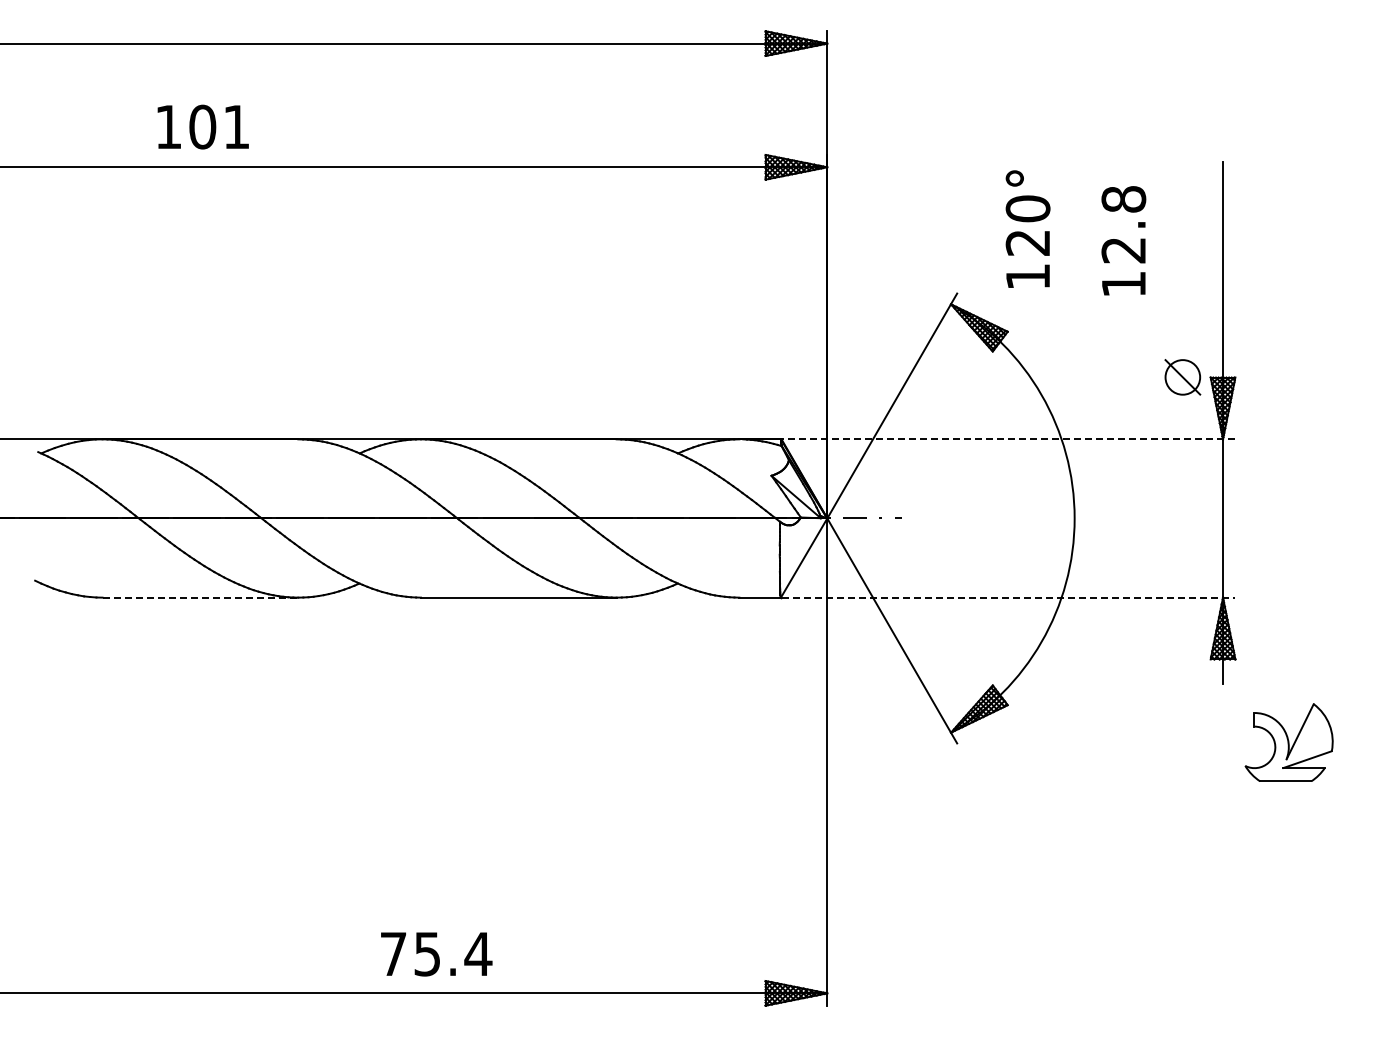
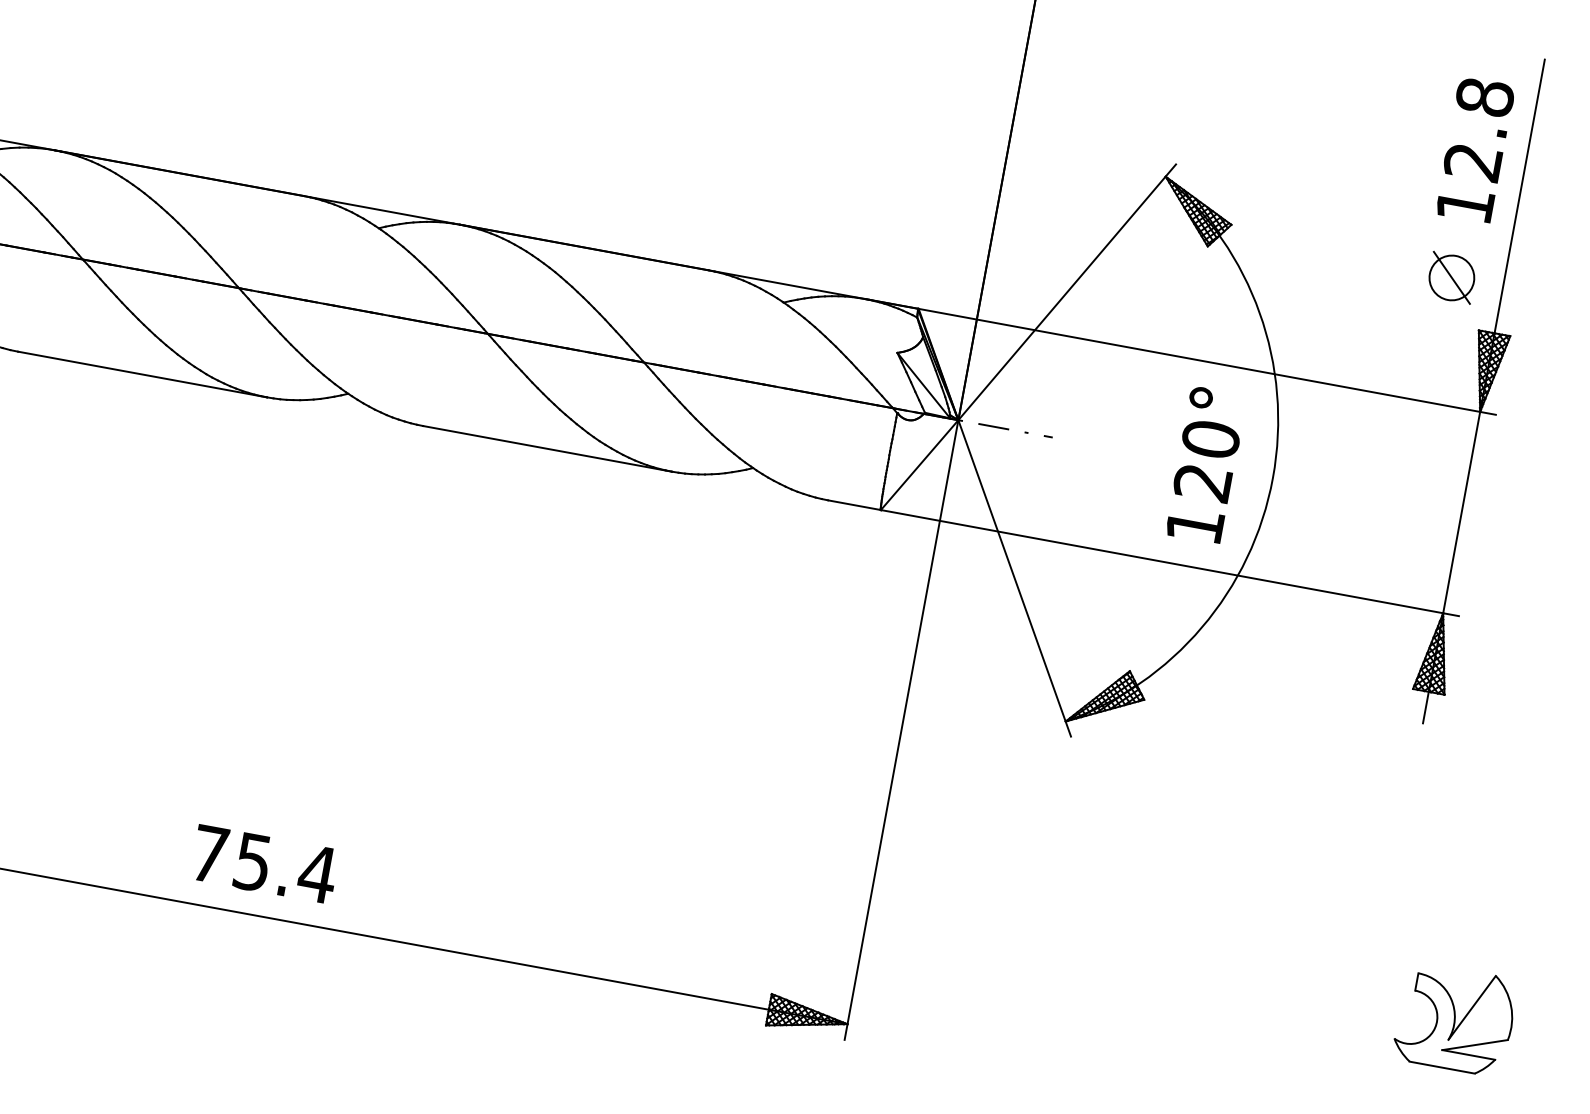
text: (1027, 228) -> (1205, 464), moved
text: (1123, 240) -> (1475, 149), moved
part: (1182, 377) -> (1451, 278), moved
line: (1008, 439) -> (1207, 362), dashed -> solid
line: (200, 597) -> (142, 374), dashed -> solid
line: (1008, 597) -> (1170, 562), dashed -> solid
part: (1288, 742) -> (1454, 1018), moved
text: (436, 954) -> (264, 864), moved

